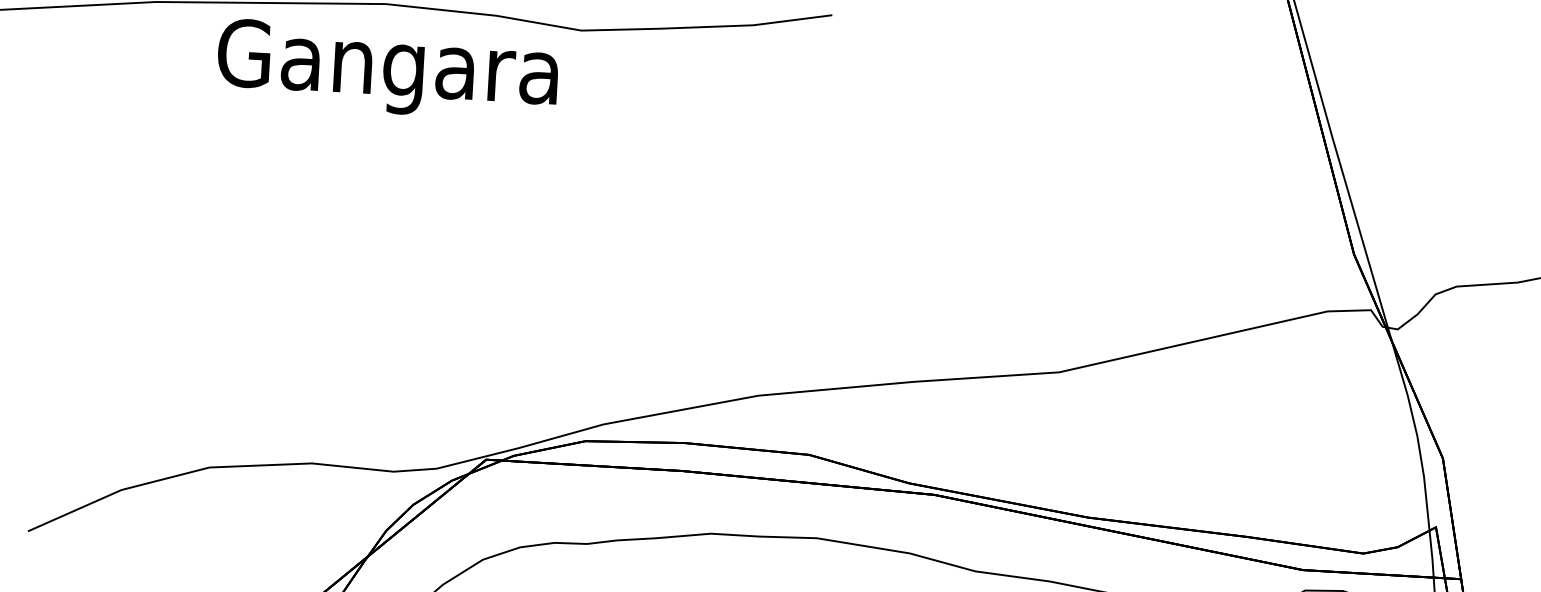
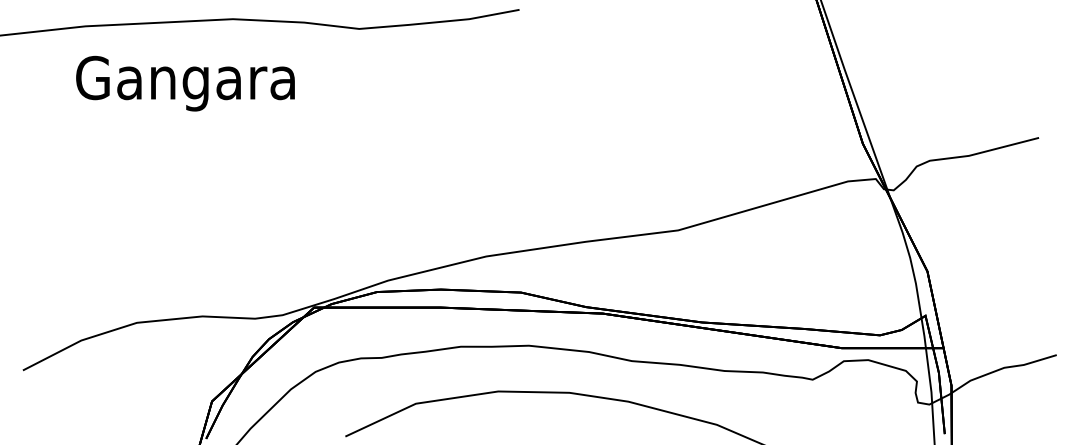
text: (387, 70) -> (185, 83), moved

